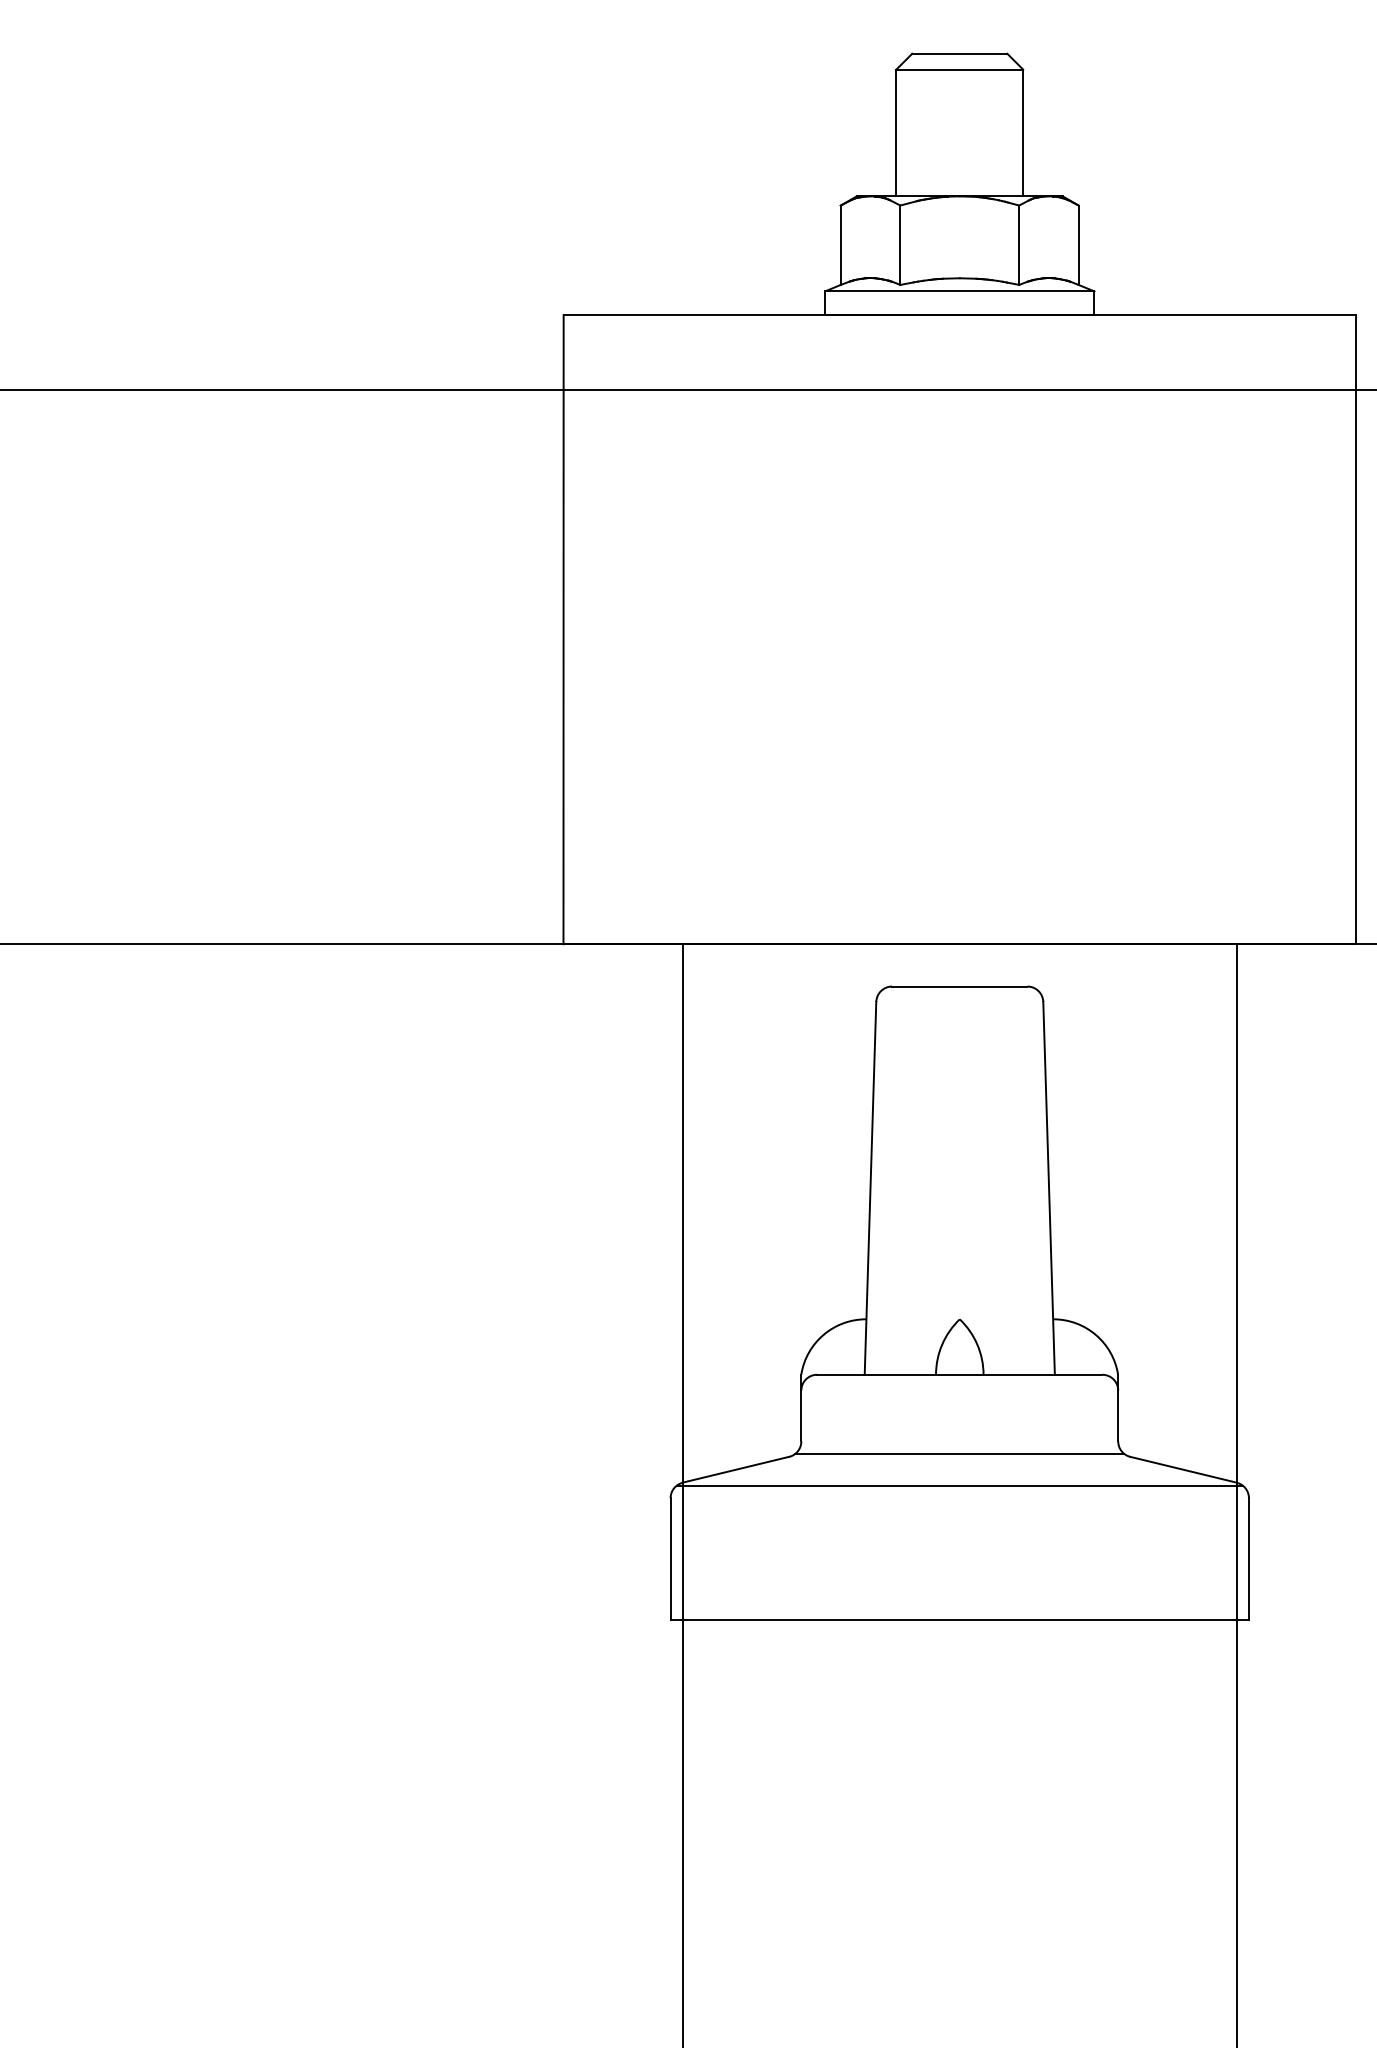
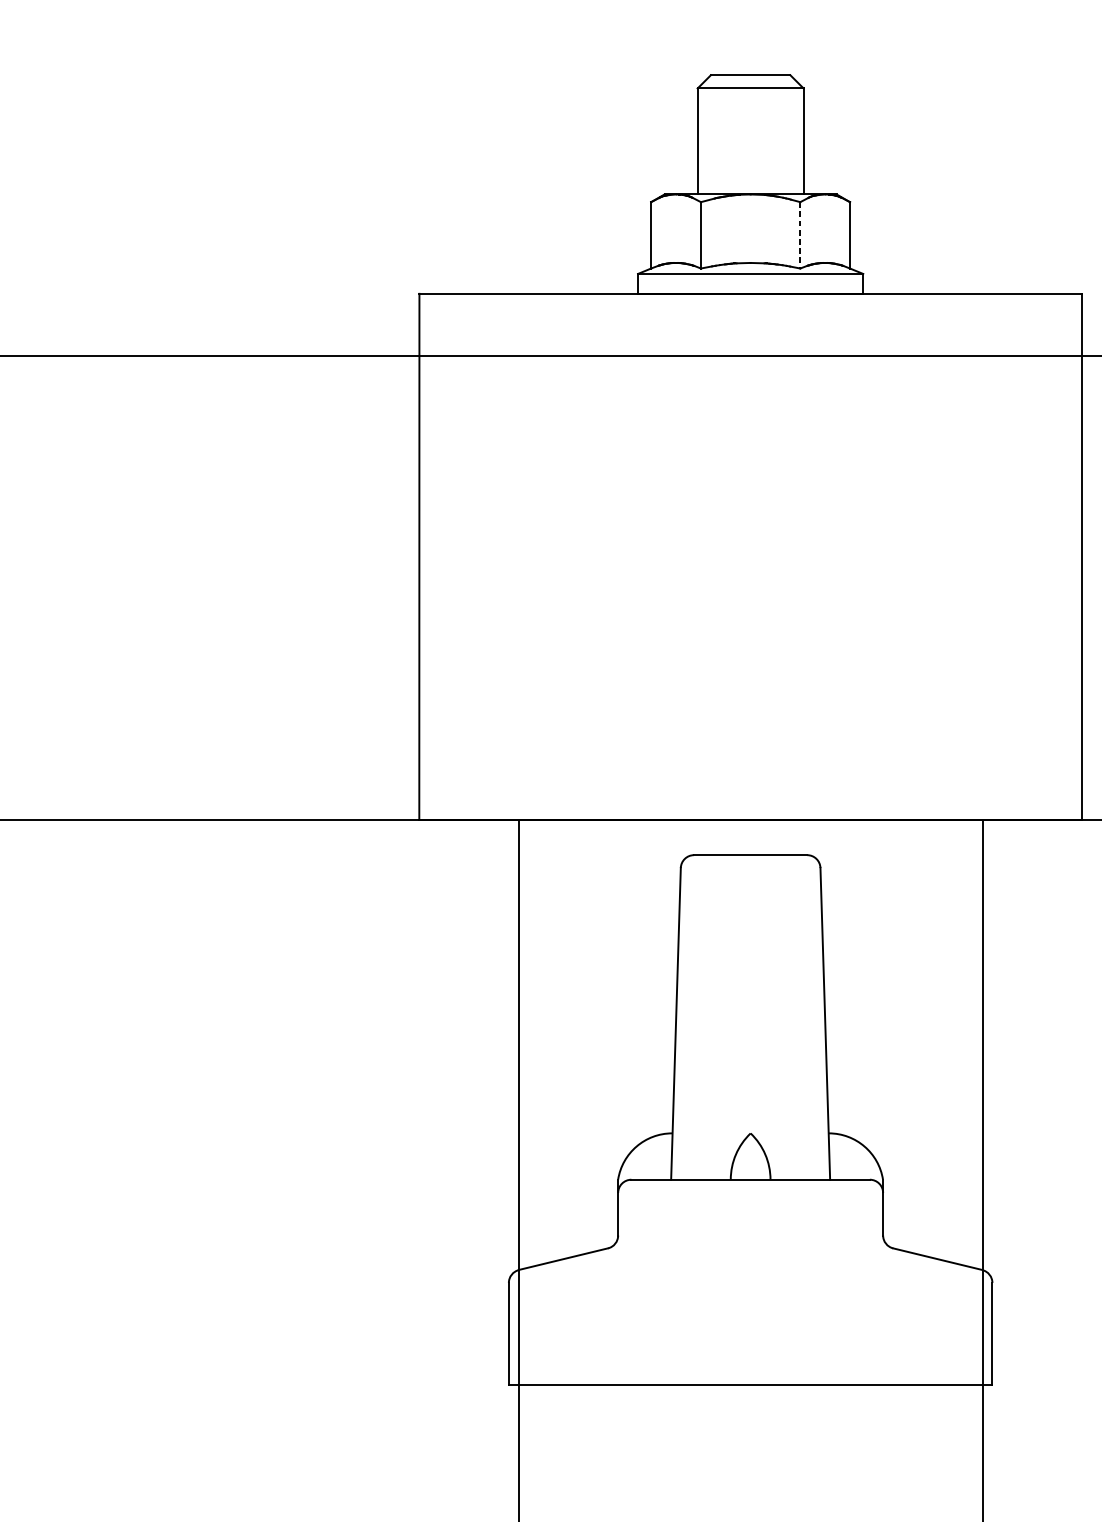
line: (1019, 245) -> (800, 235), solid -> dashed
line: (959, 1453) -> (750, 1245), removed
line: (959, 1485) -> (750, 1272), removed

